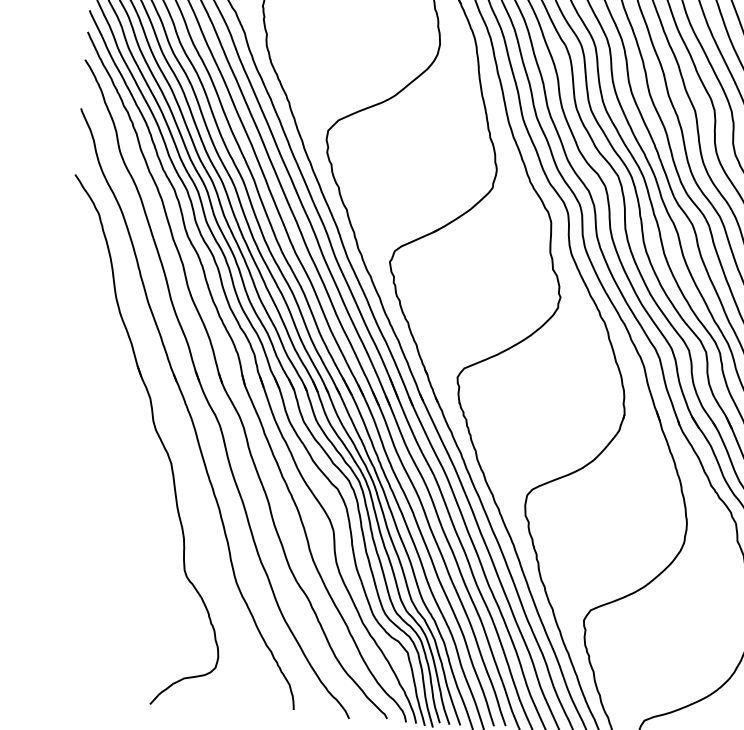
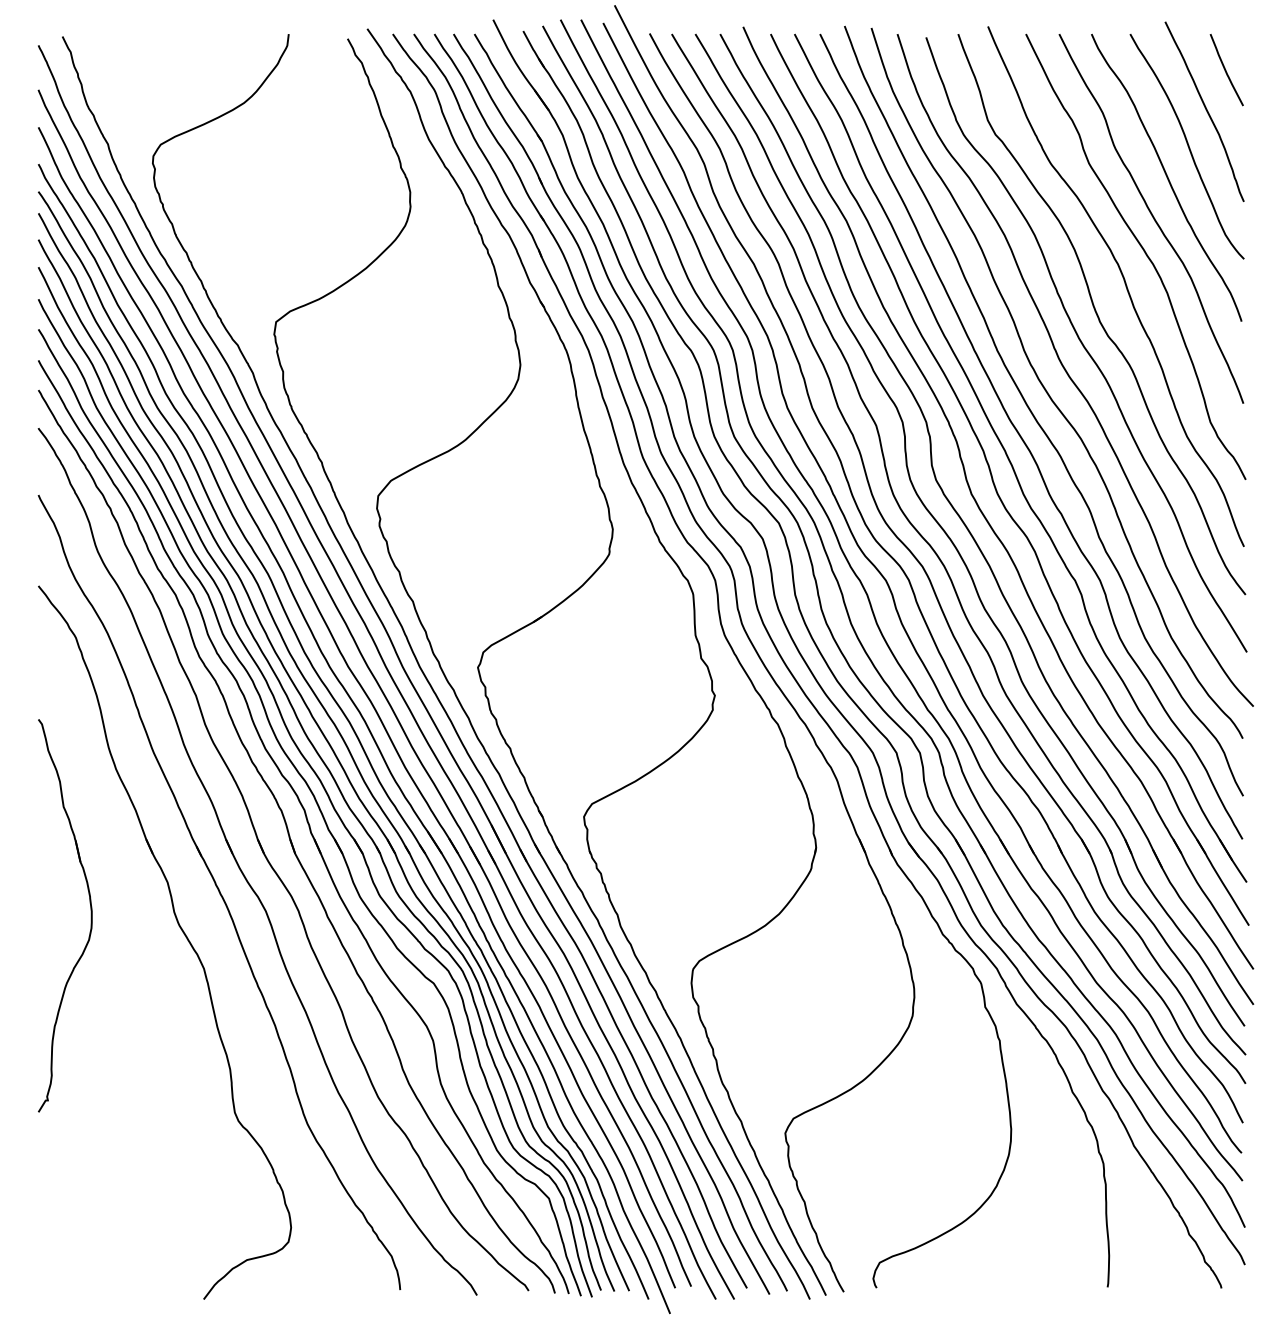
part: (92, 417) -> (90, 915), added

